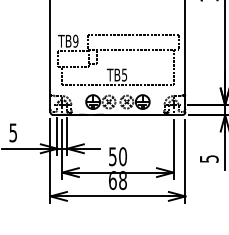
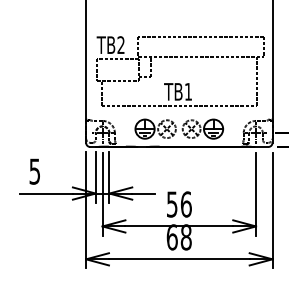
text: (75, 40) -> (120, 44), TB9 -> TB2
text: (124, 74) -> (188, 91), TB5 -> TB1
text: (123, 156) -> (186, 204), 50 -> 56

